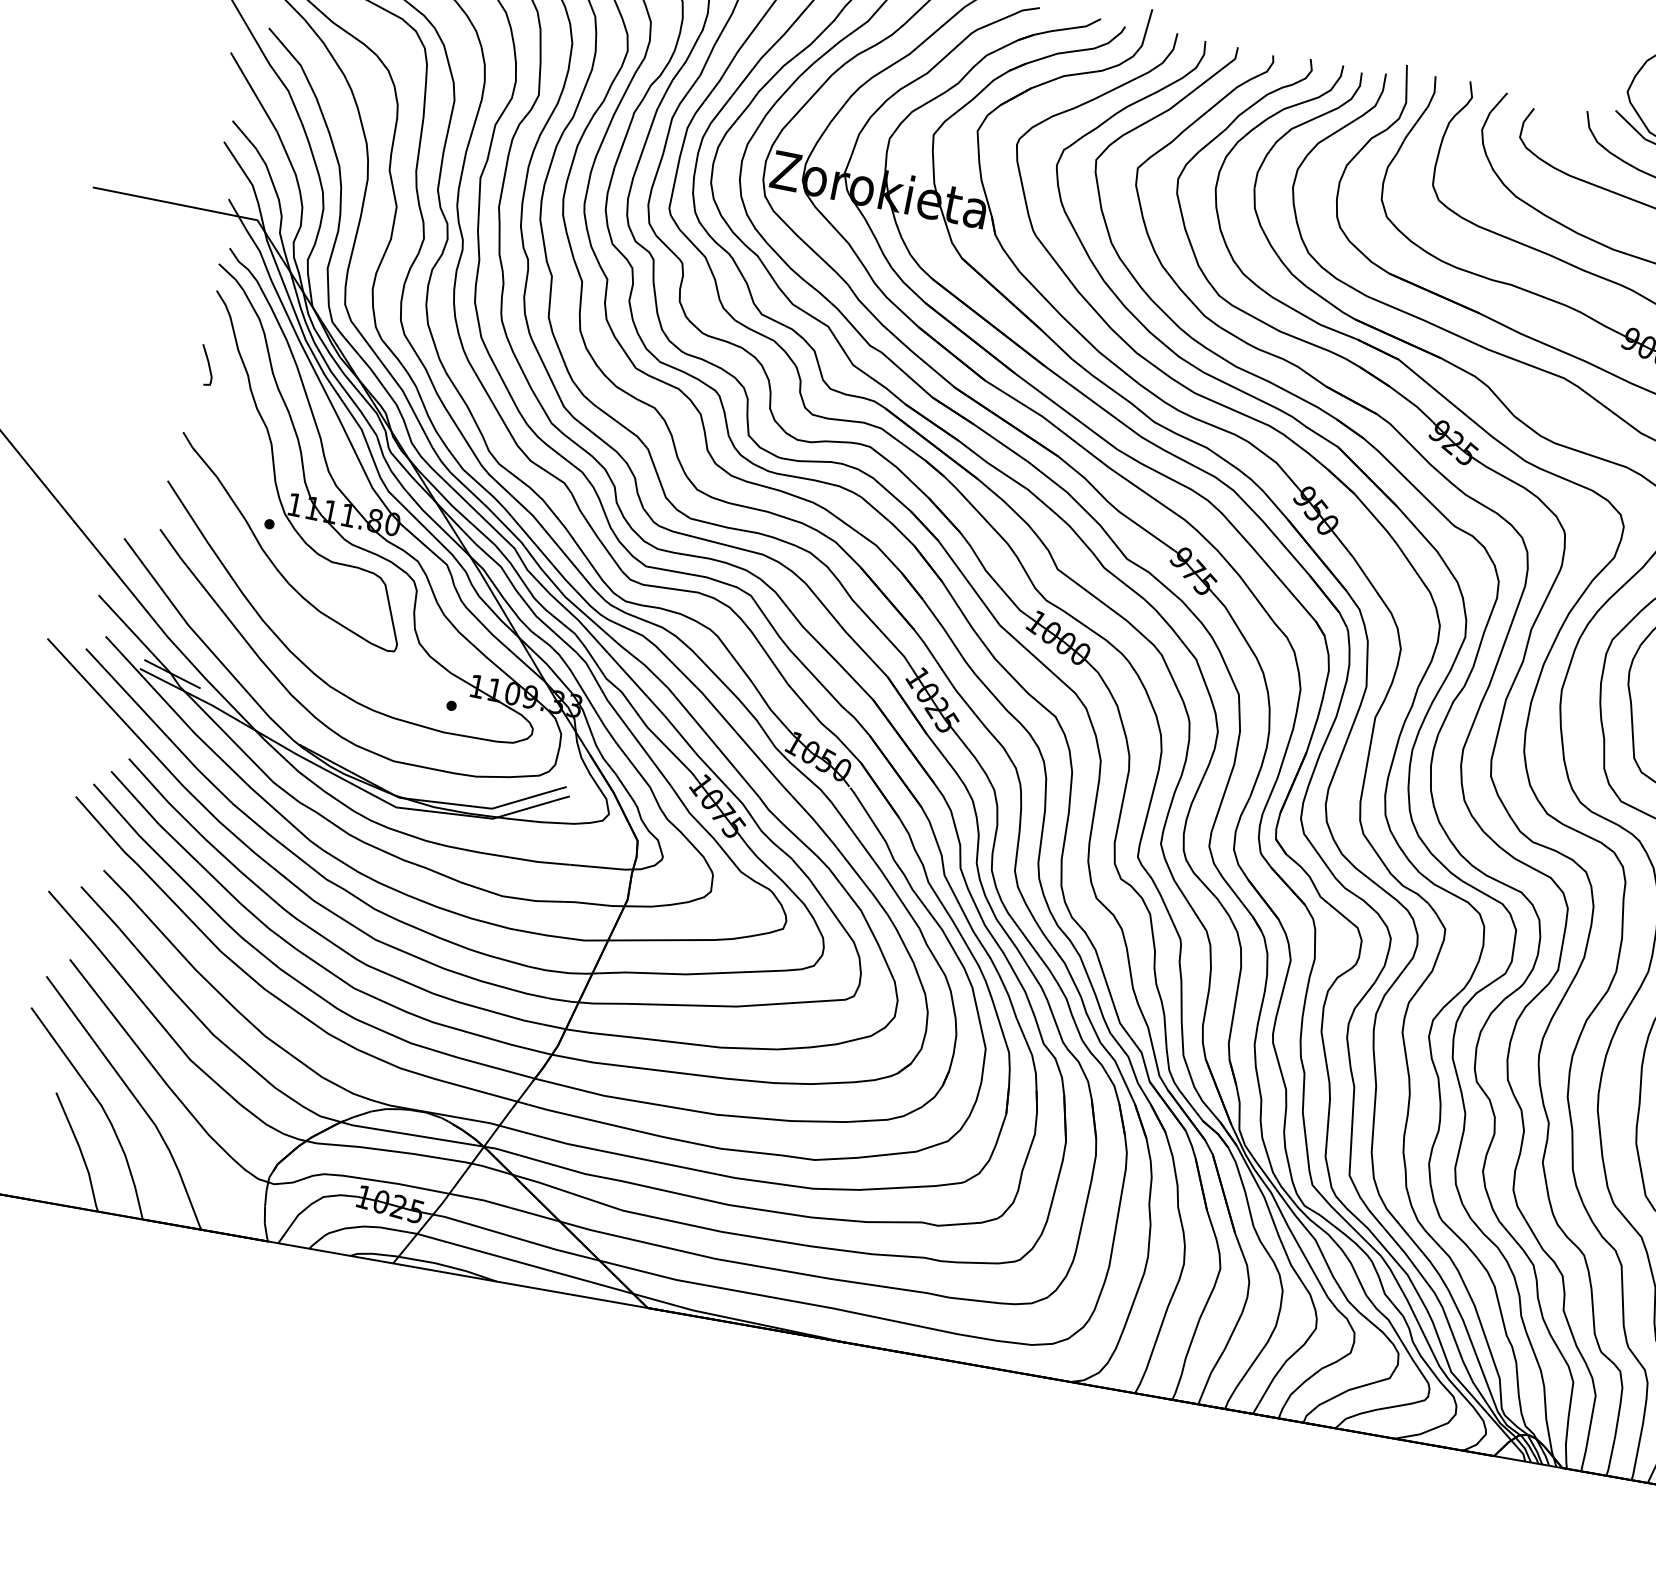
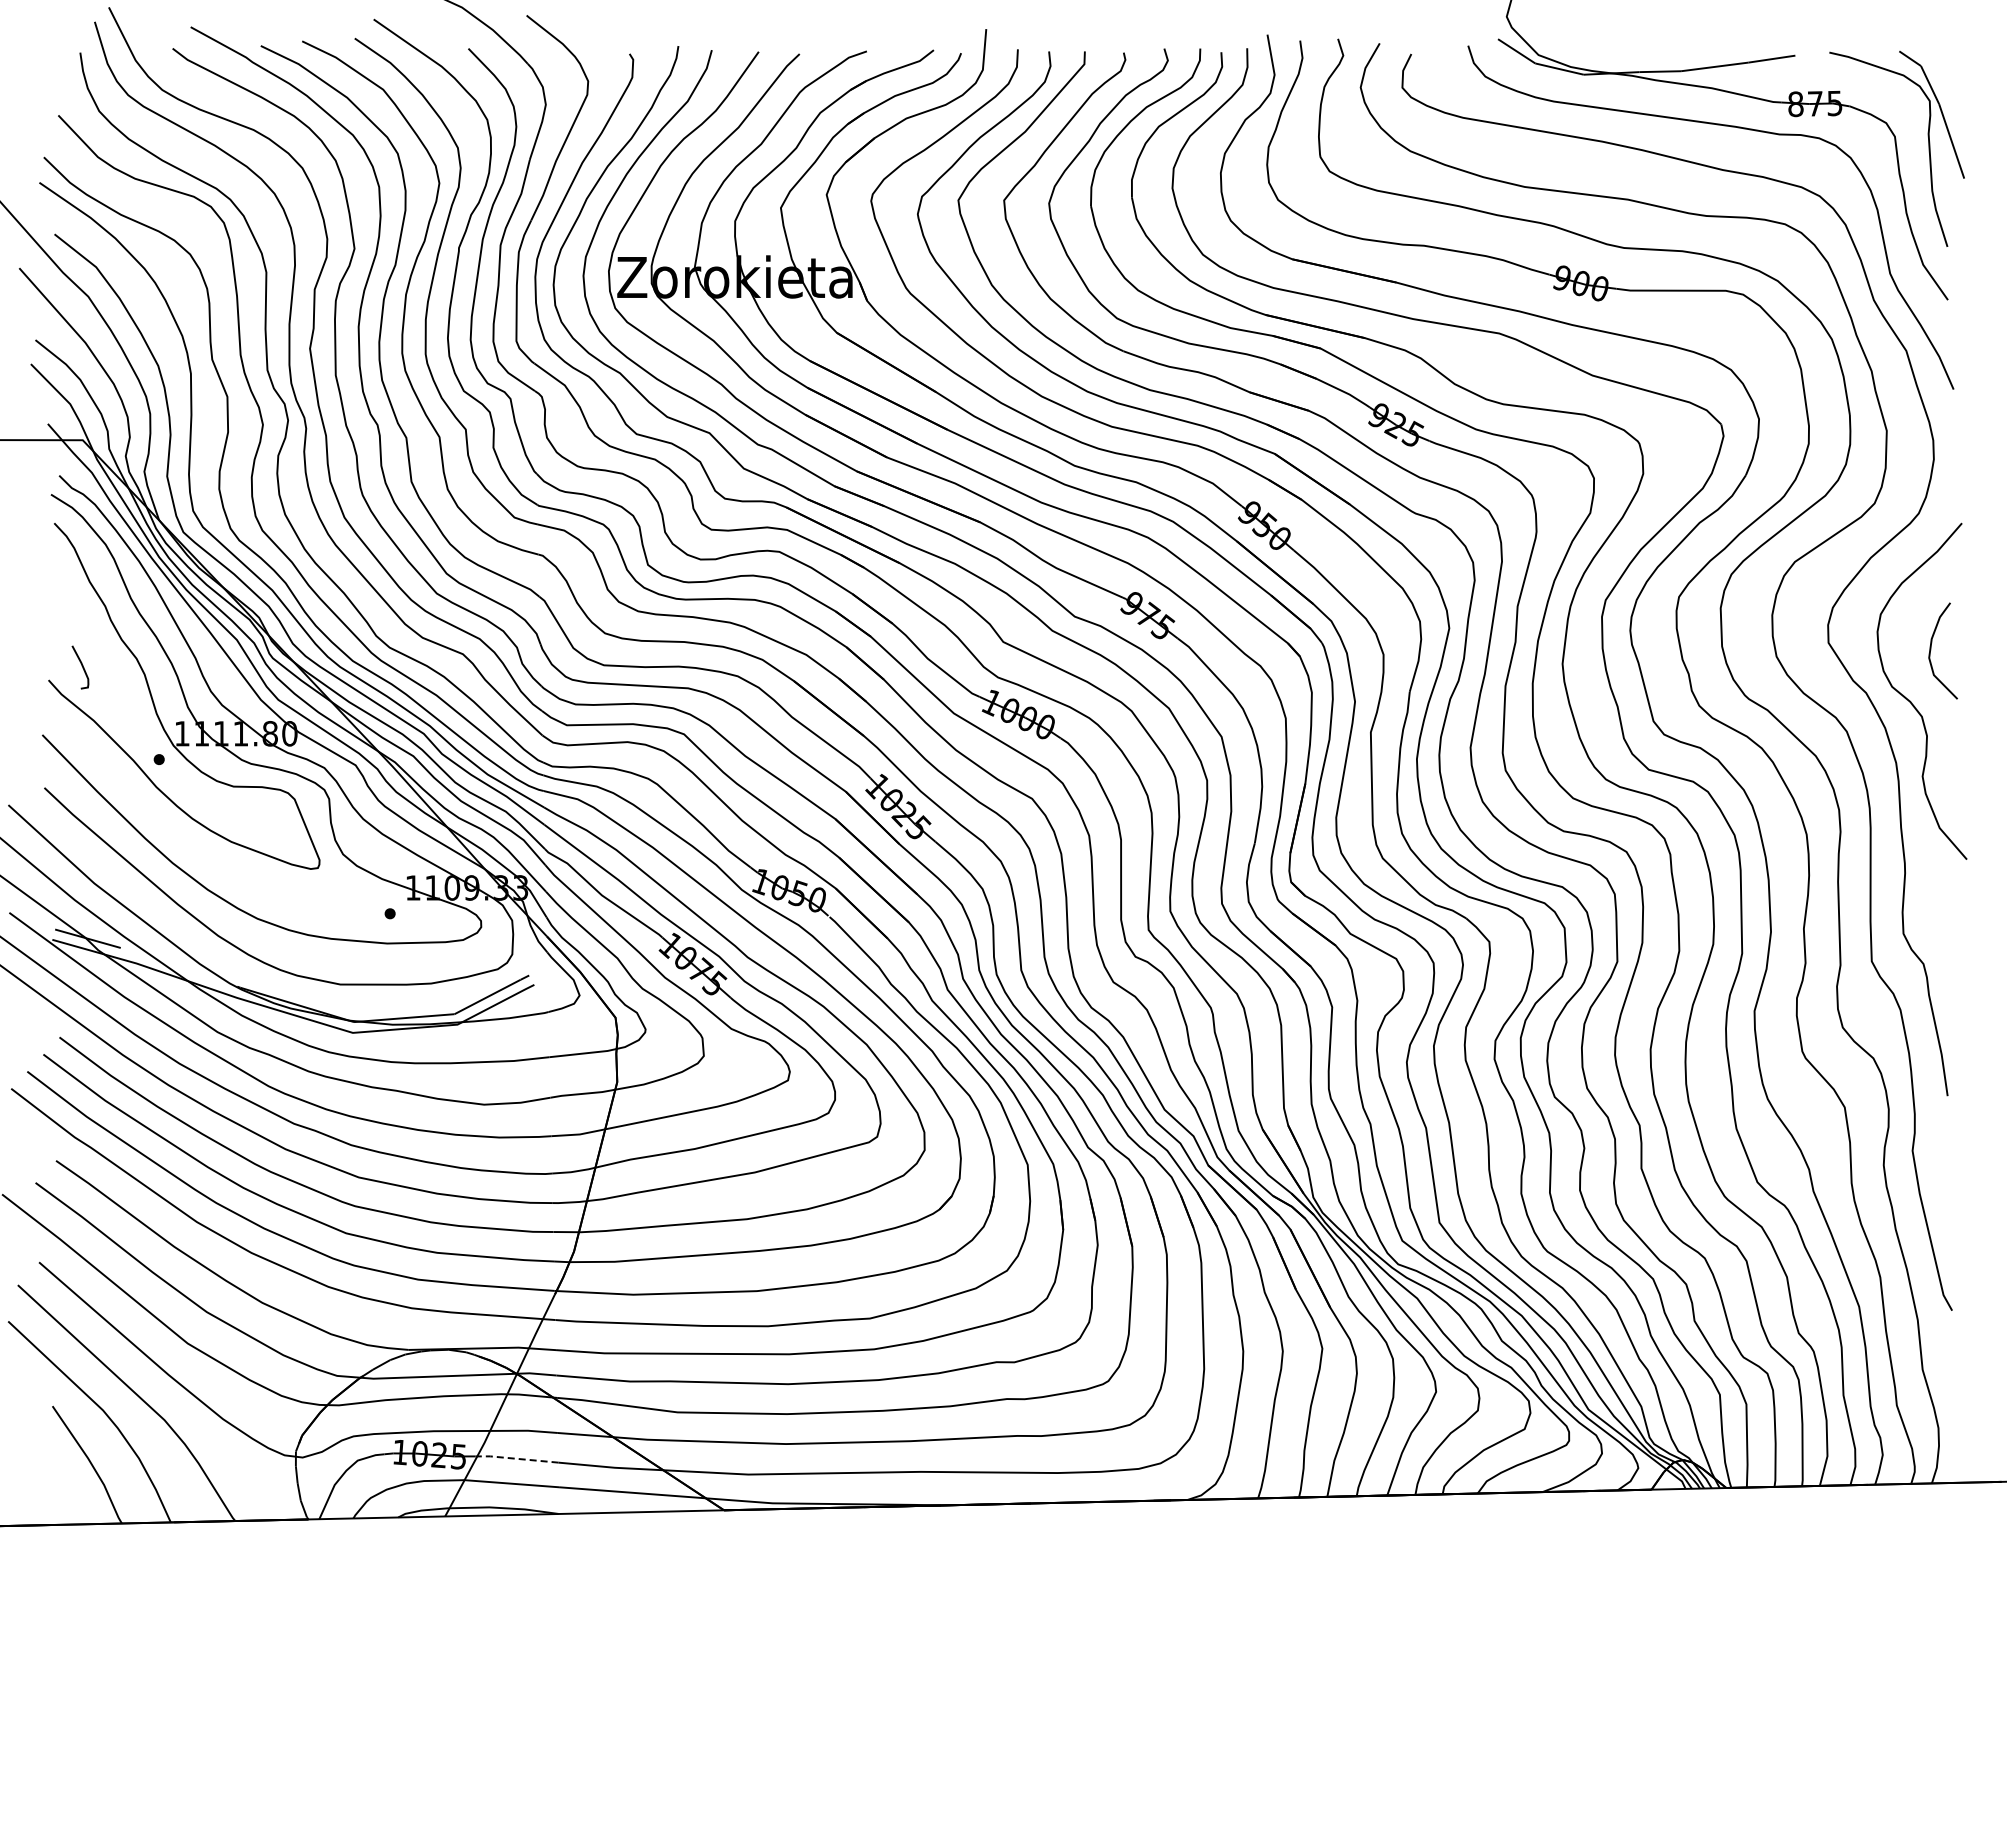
curve: (207, 364) -> (81, 666), moved
line: (467, 1223) -> (515, 1458), solid -> dashed

